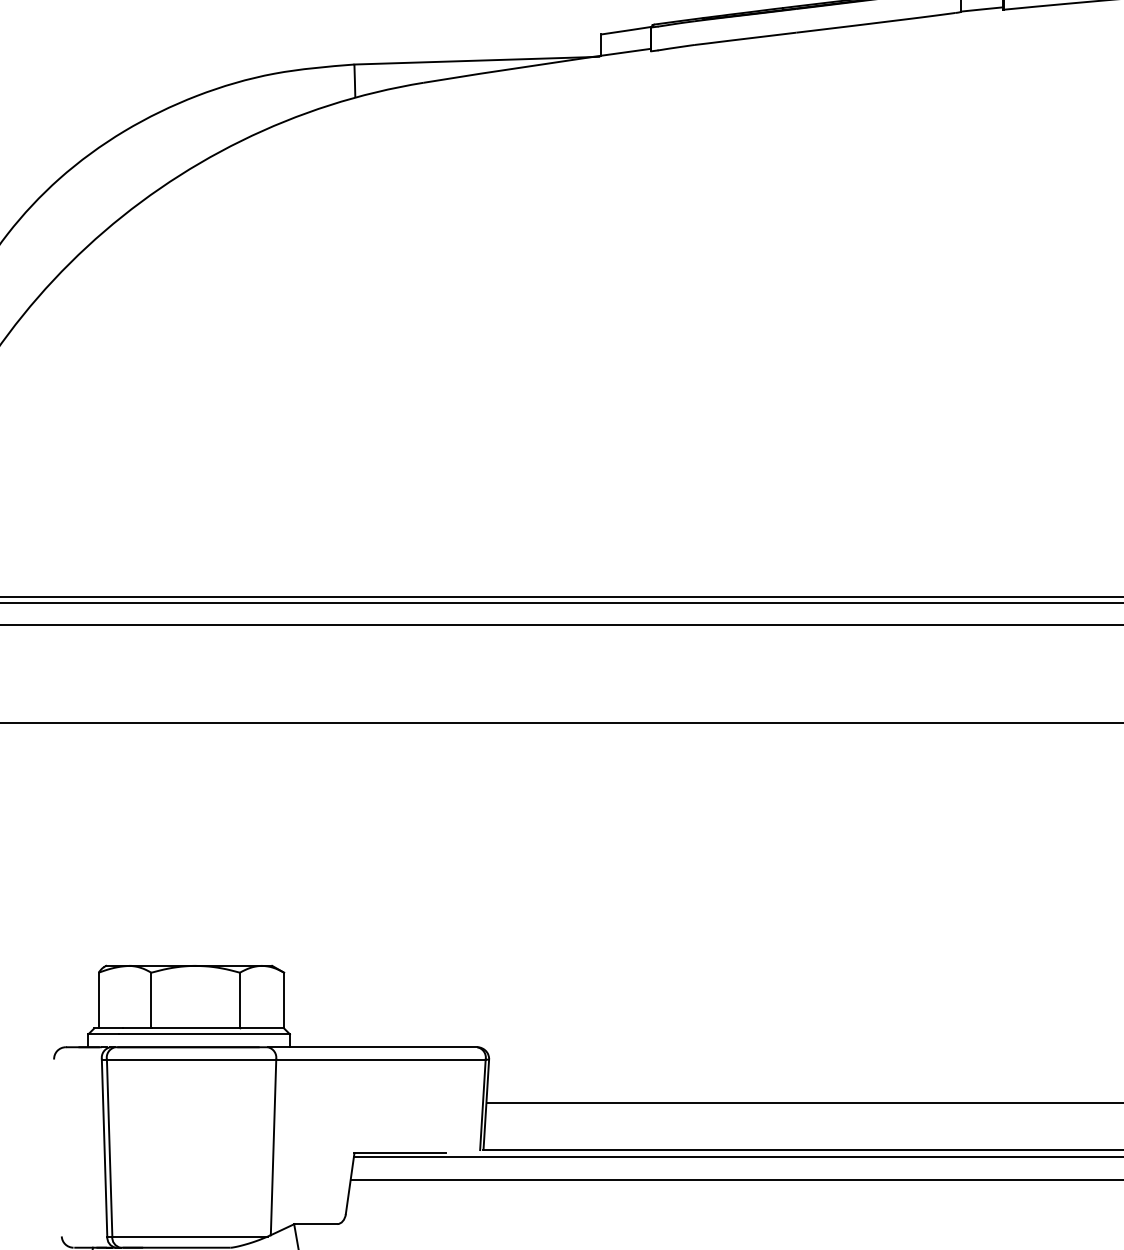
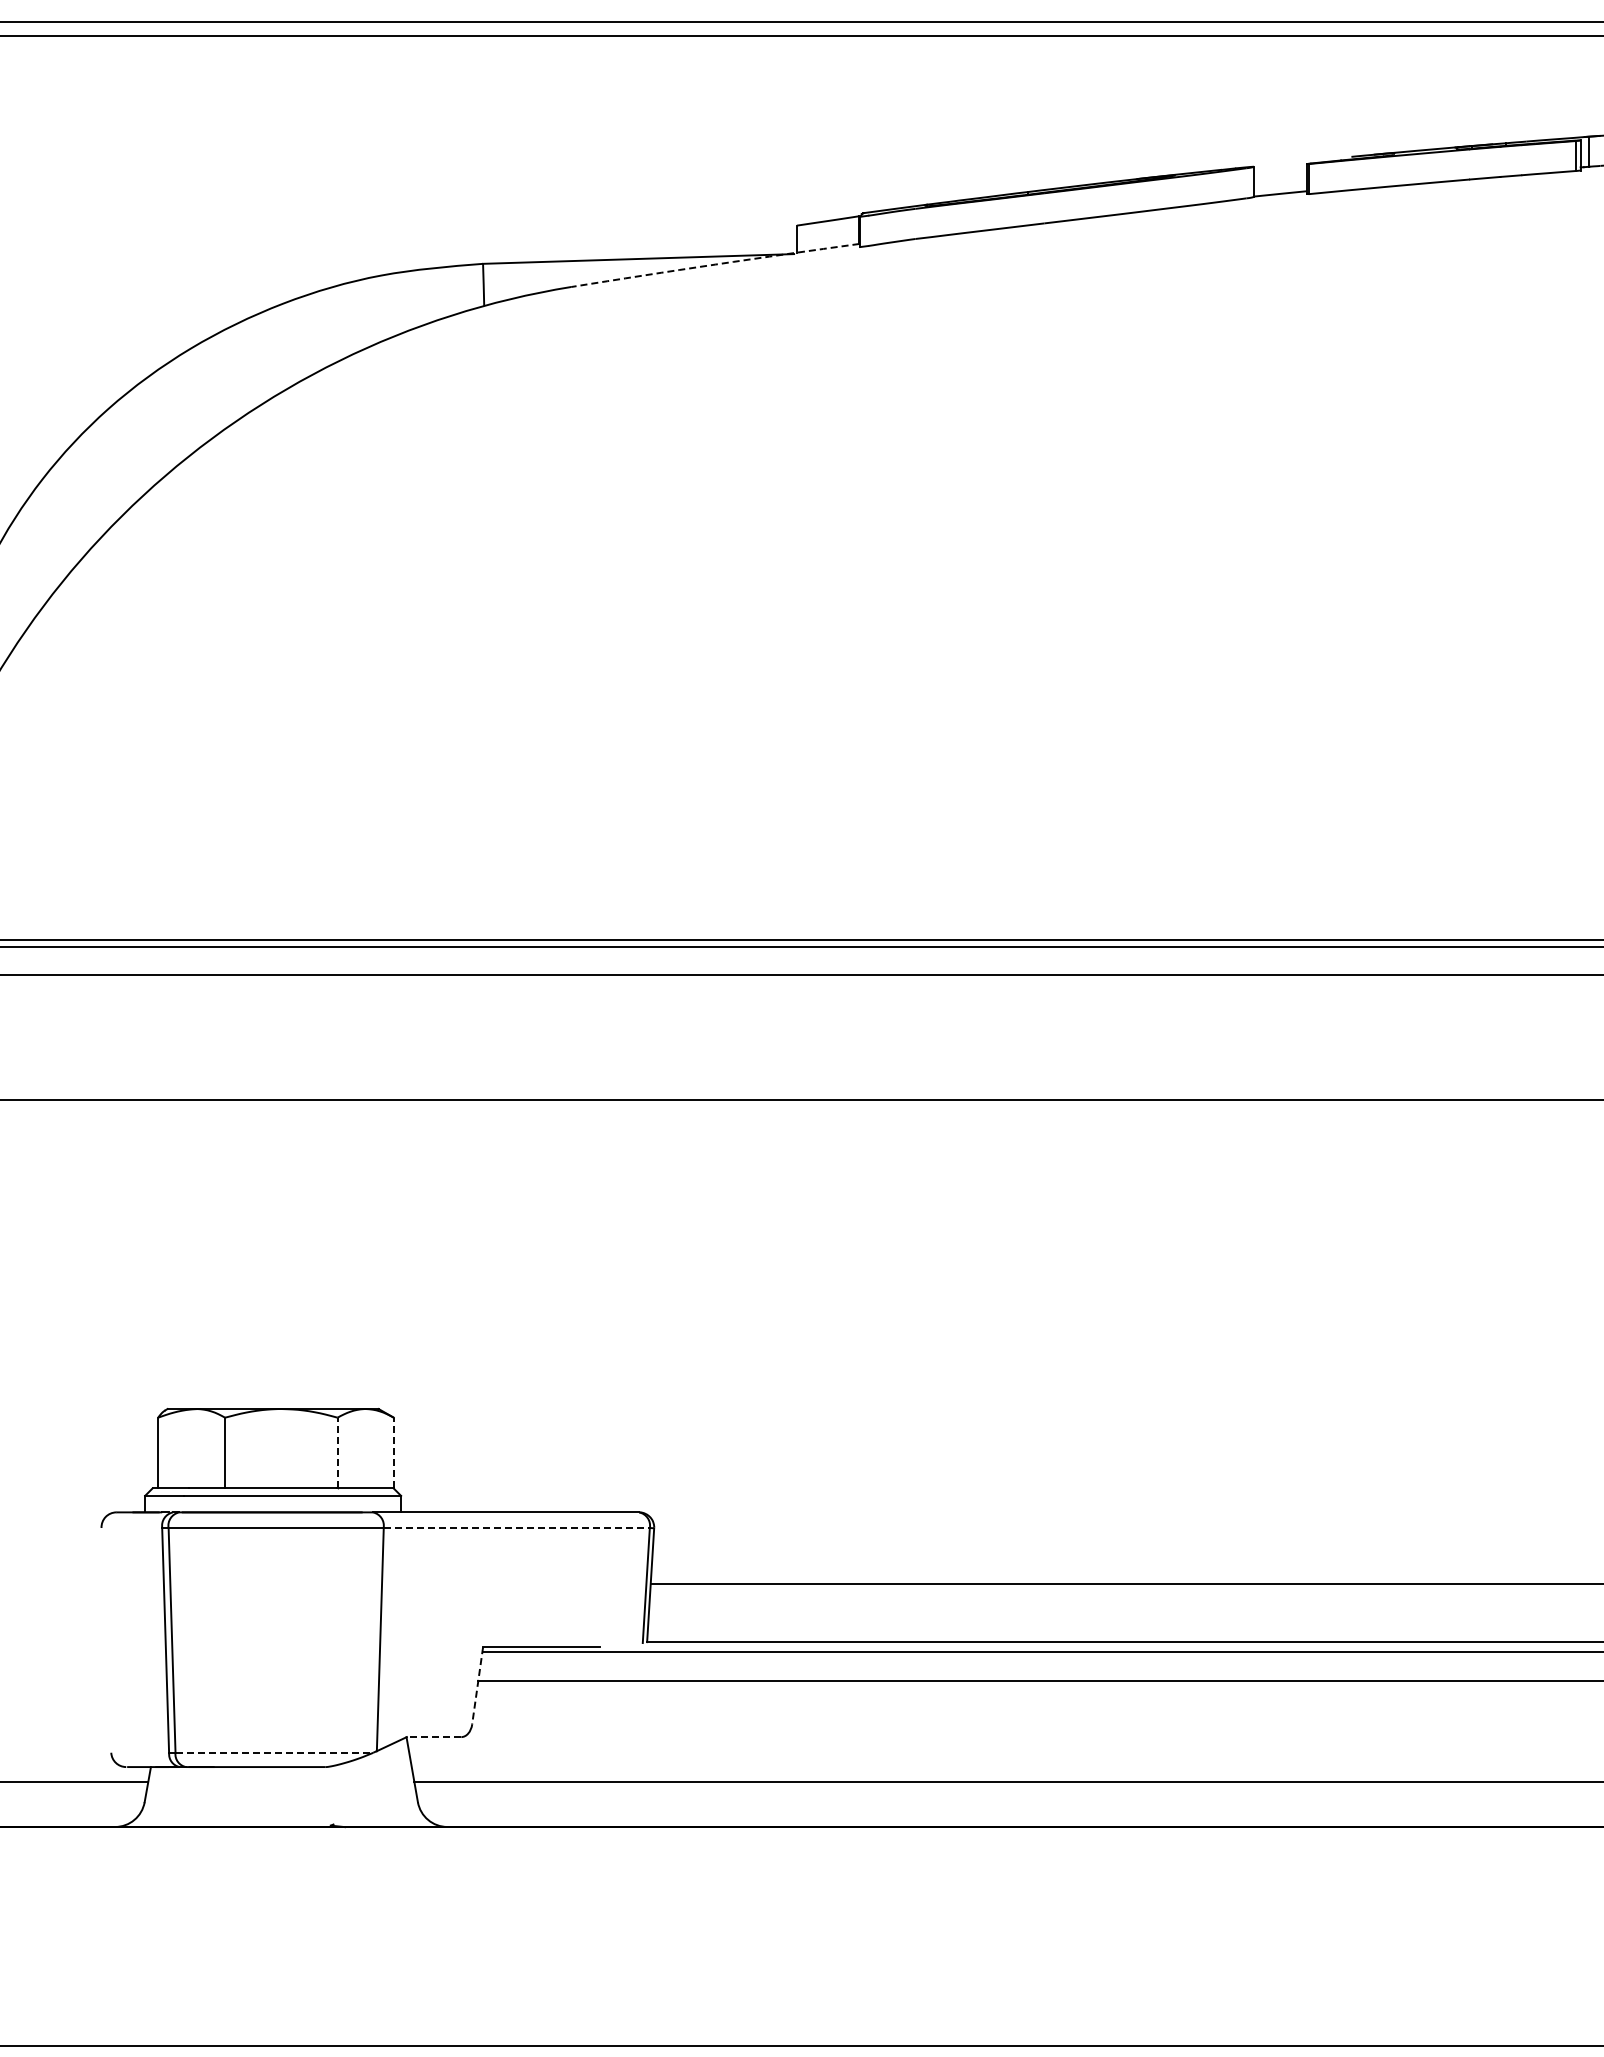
arc: (537, 65) -> (715, 264), solid -> dashed
line: (239, 1000) -> (337, 1452), solid -> dashed
line: (283, 1000) -> (393, 1452), solid -> dashed
line: (381, 1059) -> (517, 1528), solid -> dashed
line: (350, 1184) -> (477, 1686), solid -> dashed
line: (315, 1224) -> (433, 1737), solid -> dashed
line: (190, 1236) -> (274, 1752), solid -> dashed

